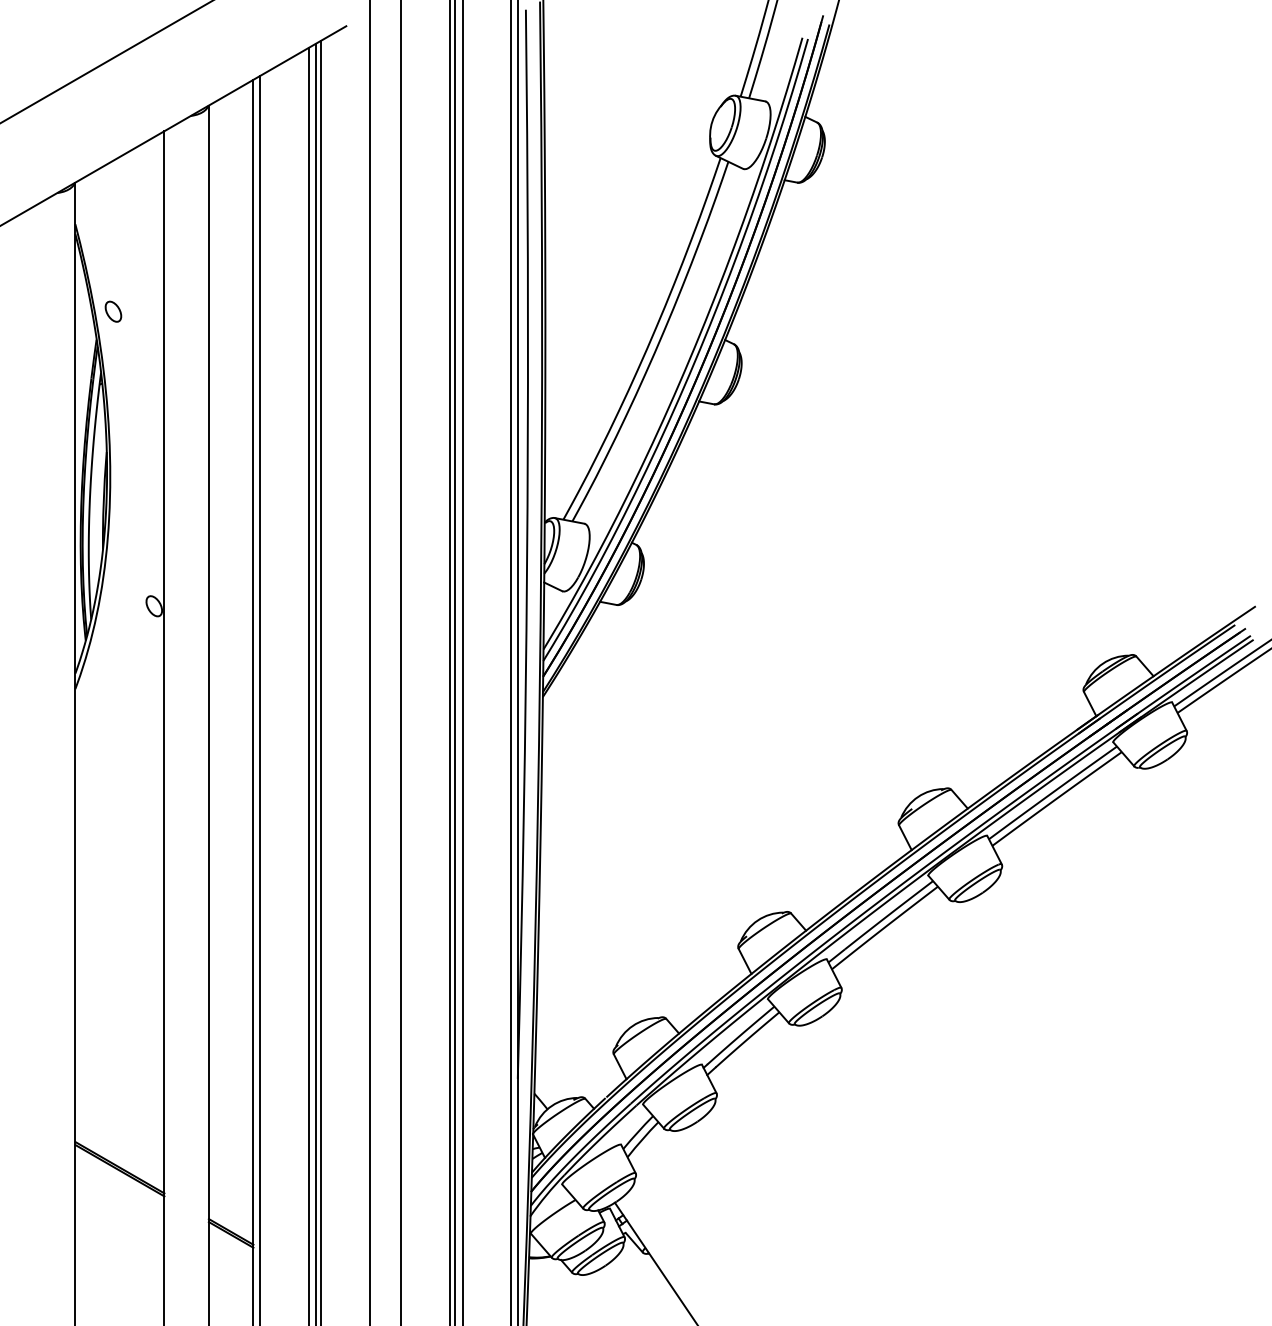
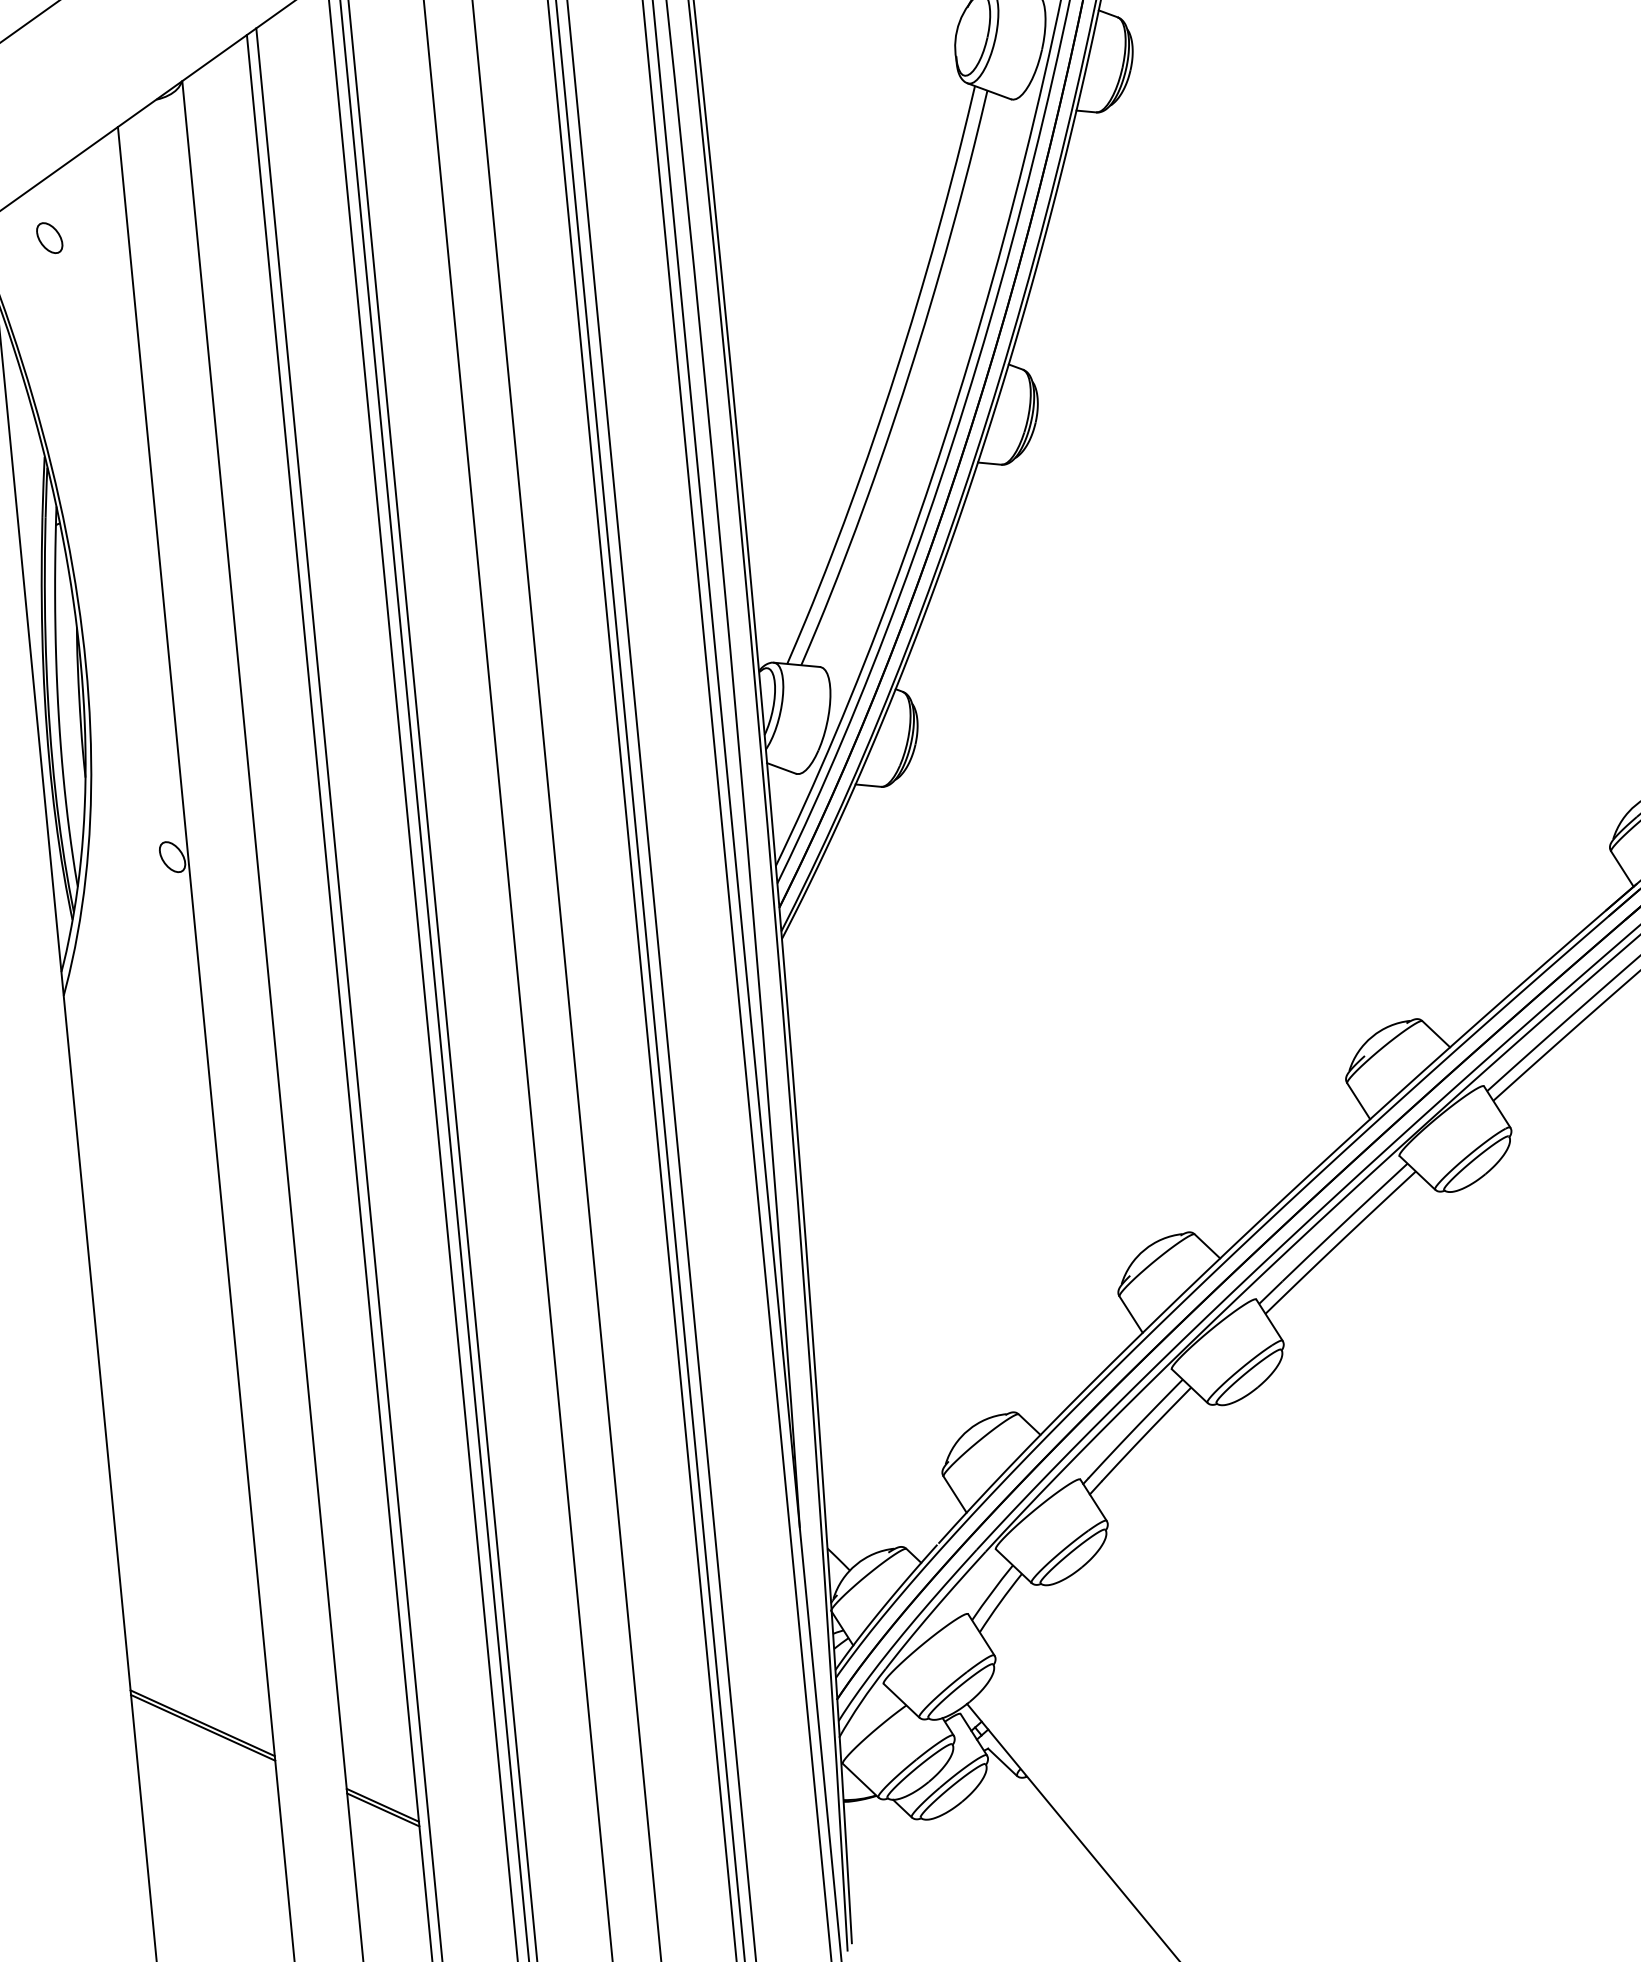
part: (113, 311) -> (49, 237), moved

